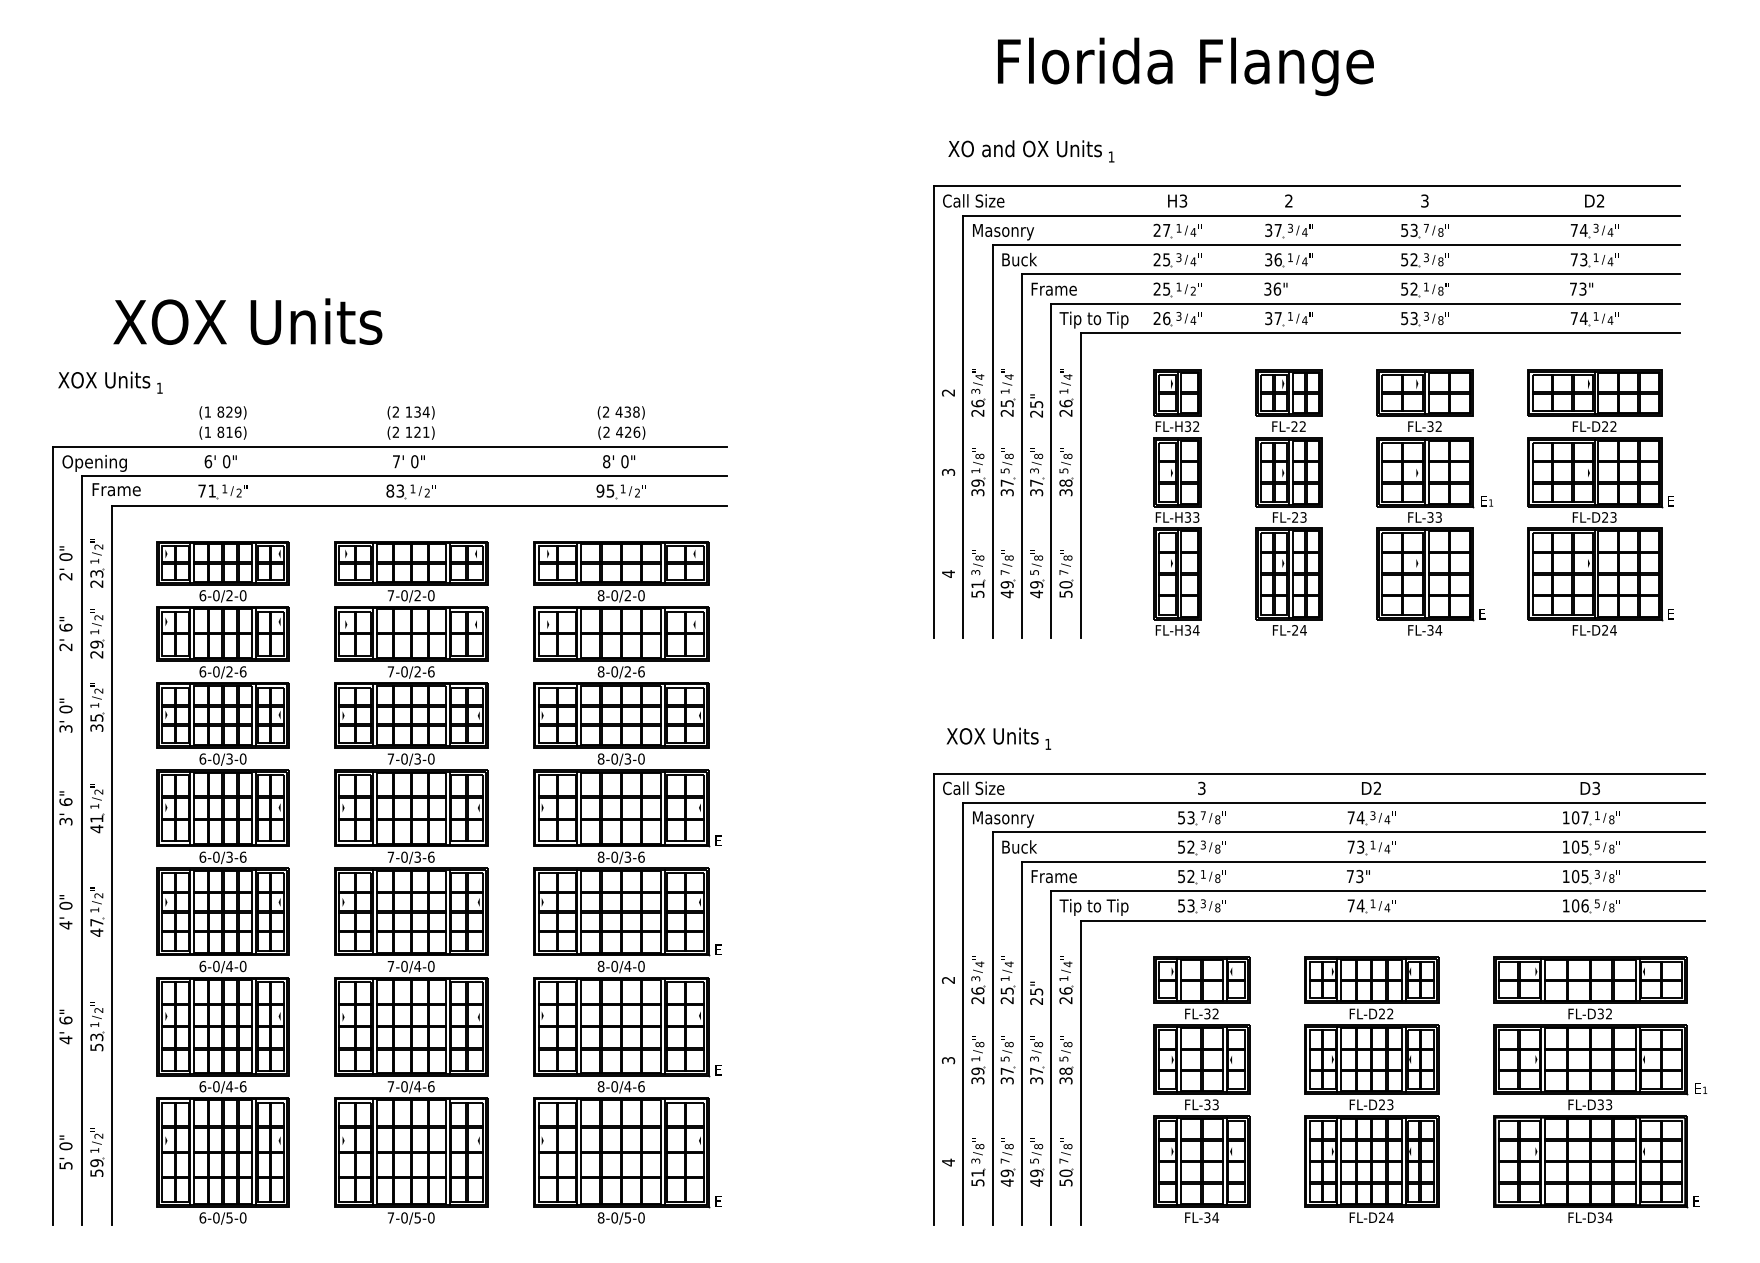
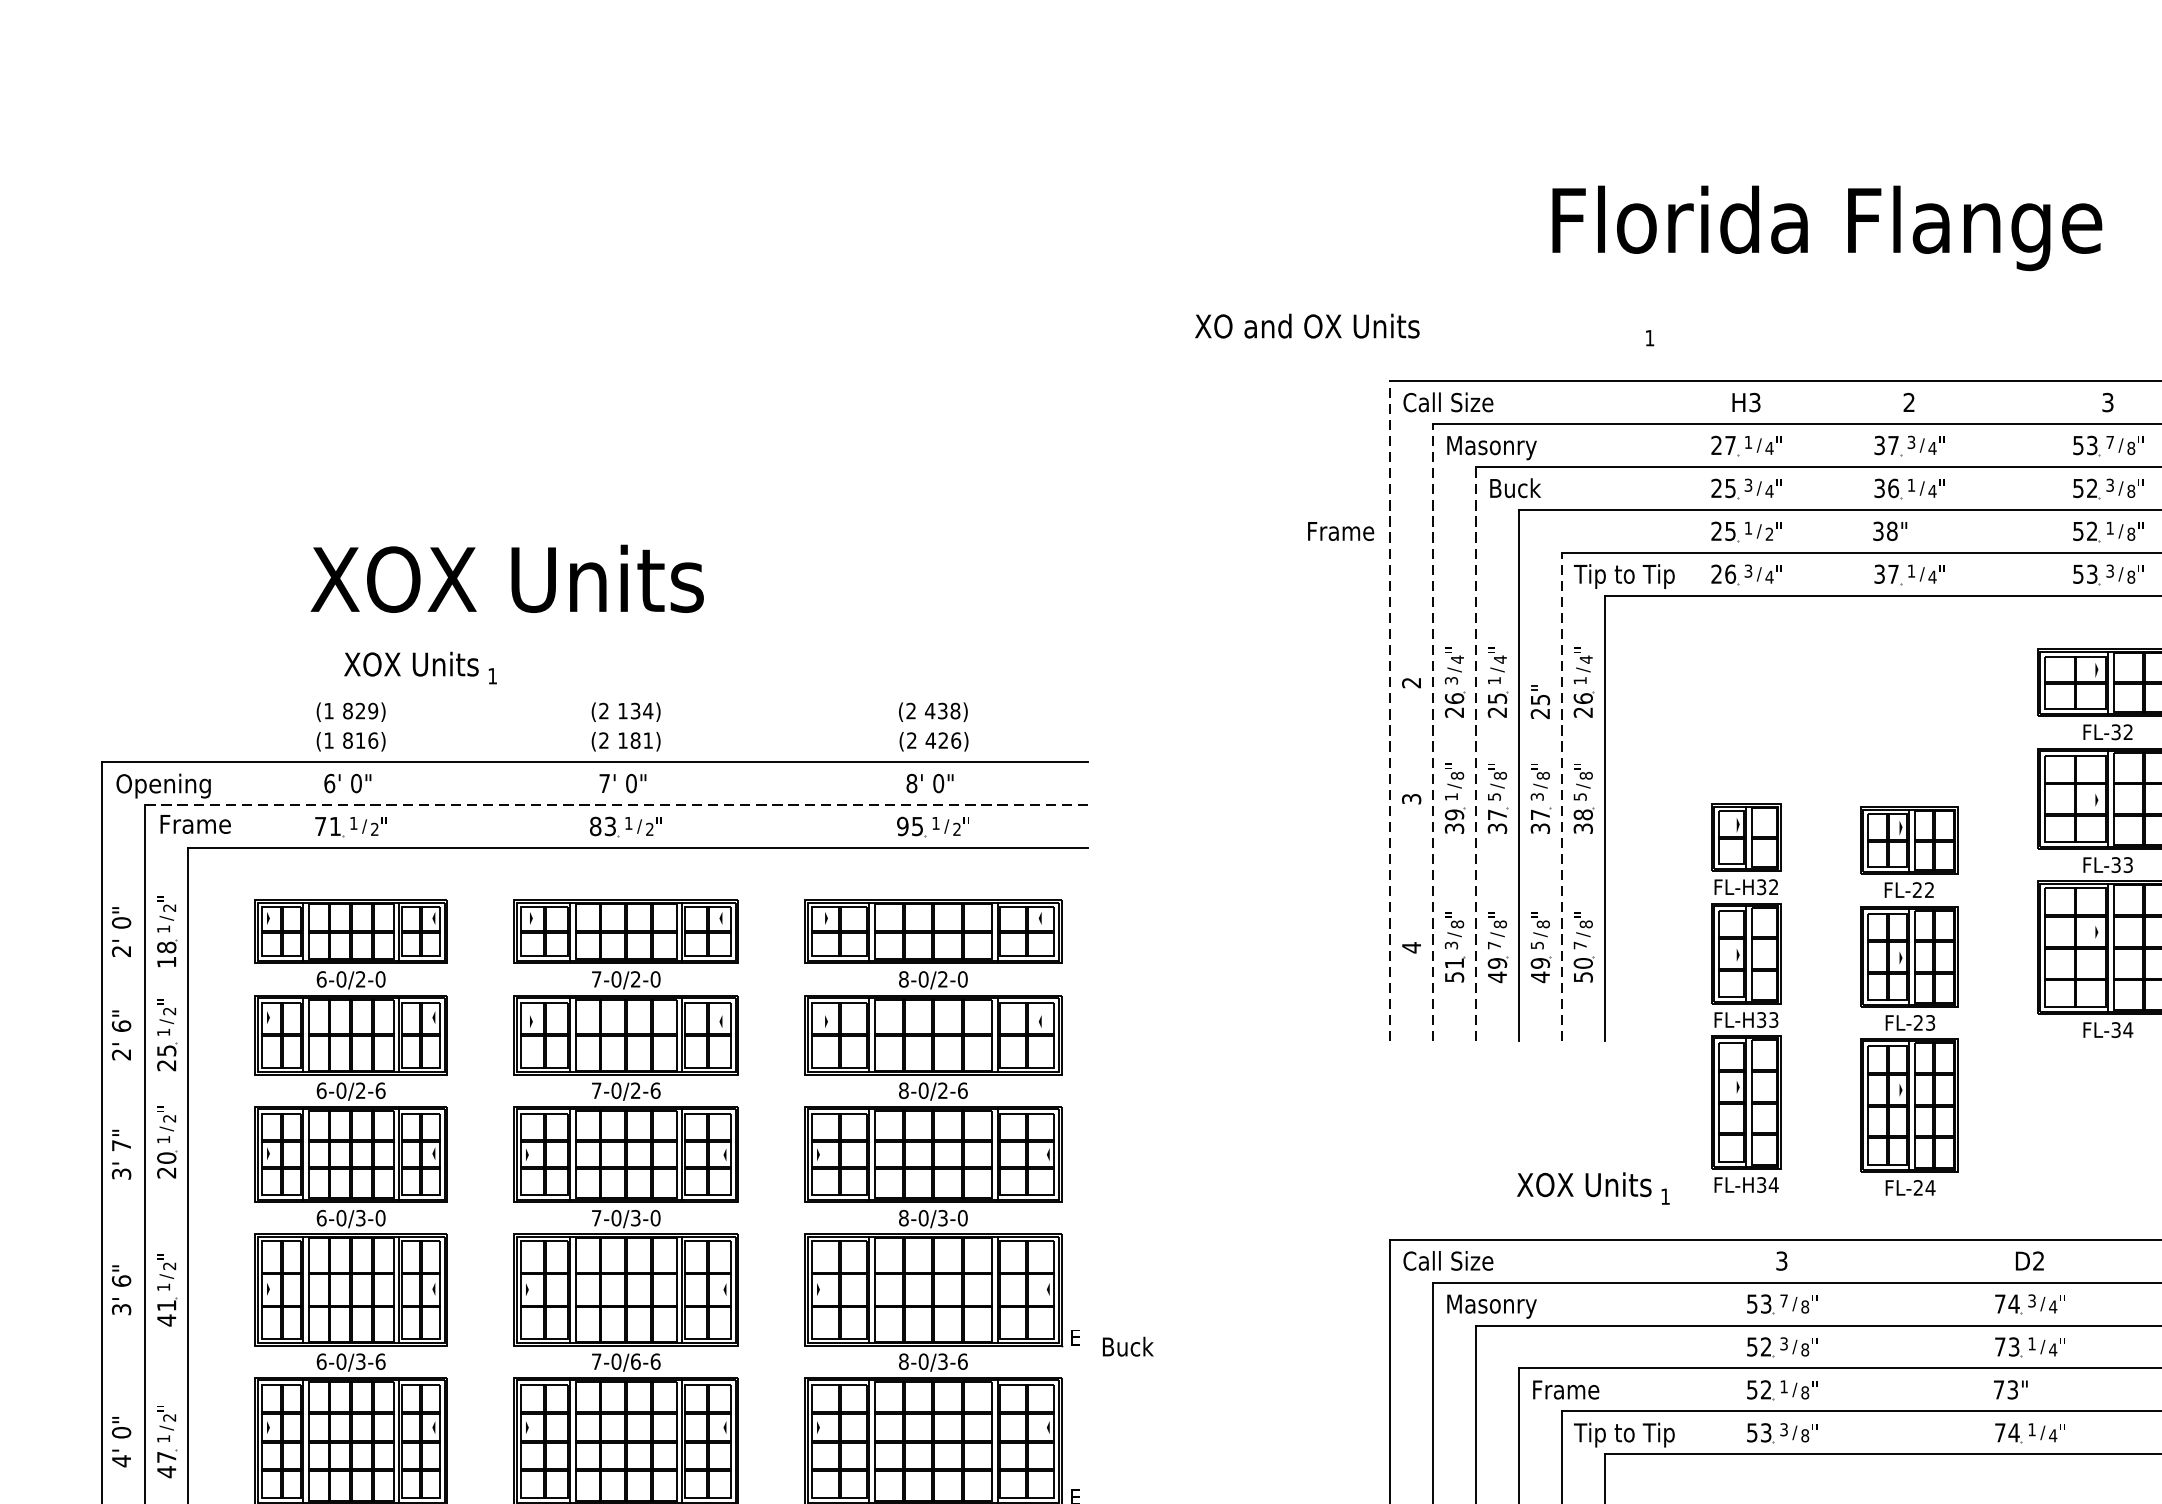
text: (1185, 66) -> (1826, 227), moved
text: (1024, 148) -> (1306, 325), moved
text: (1053, 288) -> (1339, 530), moved
text: (1277, 288) -> (1892, 530), 36" -> 38"
text: (247, 321) -> (506, 578), moved
text: (110, 382) -> (420, 667), moved
line: (933, 412) -> (1389, 711), solid -> dashed
line: (963, 426) -> (1433, 732), solid -> dashed
text: (417, 431) -> (635, 739), 121) -> 181)
line: (992, 441) -> (1475, 754), solid -> dashed
line: (1051, 470) -> (1562, 796), solid -> dashed
line: (404, 476) -> (616, 805), solid -> dashed
part: (1177, 502) -> (1746, 998), moved
part: (1288, 502) -> (1908, 1001), moved
text: (96, 578) -> (166, 954), 23 -> 18
text: (96, 644) -> (166, 1050), 29 -> 25
text: (65, 709) -> (120, 1145), 0" -> 7"
text: (96, 722) -> (166, 1164), 35 -> 20
text: (998, 738) -> (1592, 1188), moved
text: (1019, 846) -> (1128, 1345), moved
text: (417, 856) -> (635, 1360), 7-0/3-6 -> 7-0/6-6

